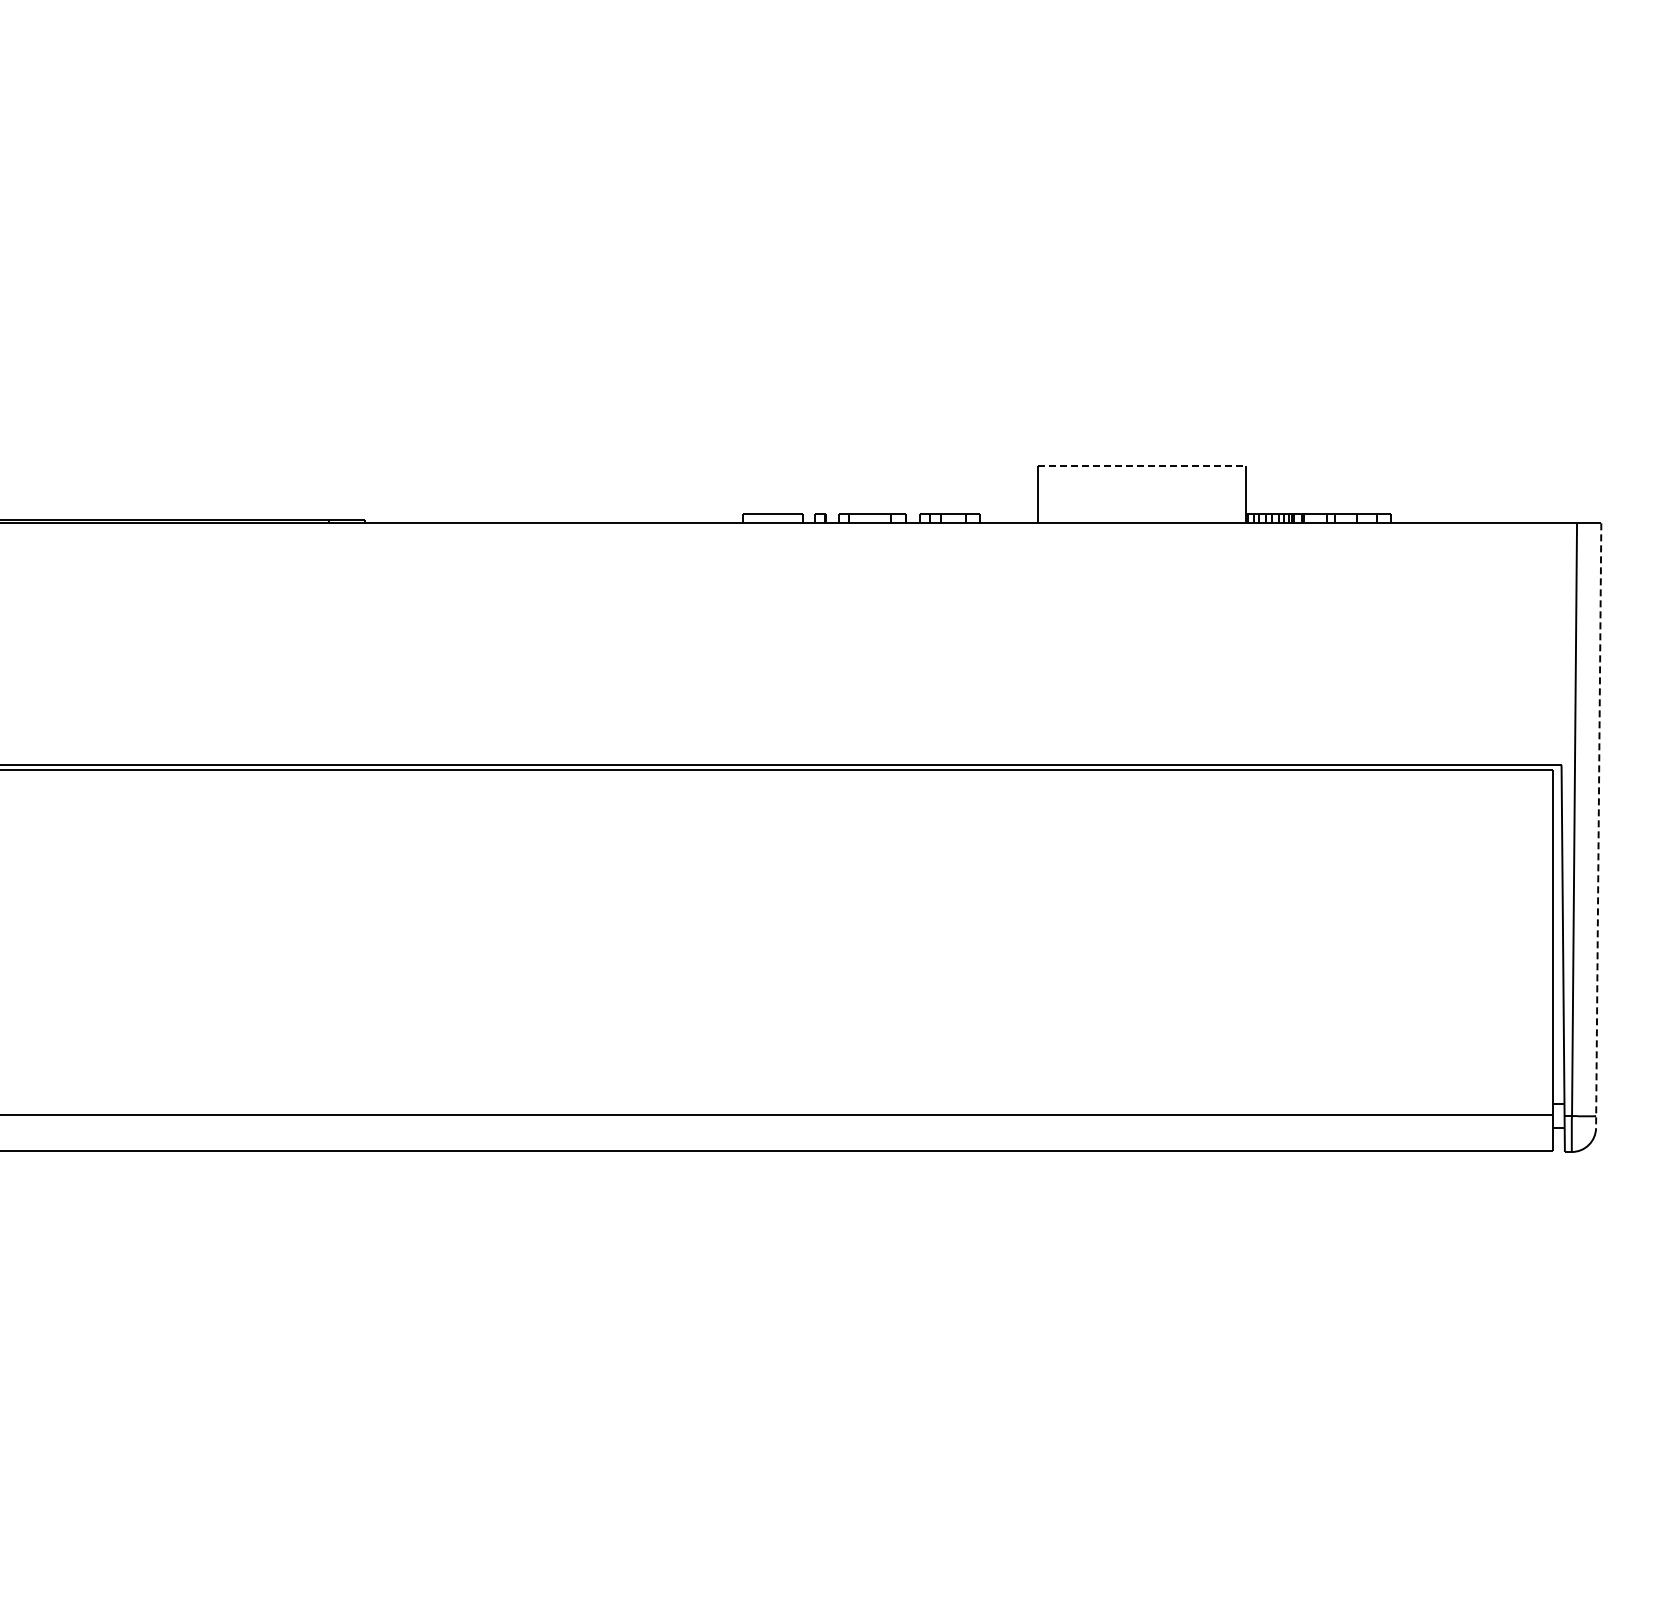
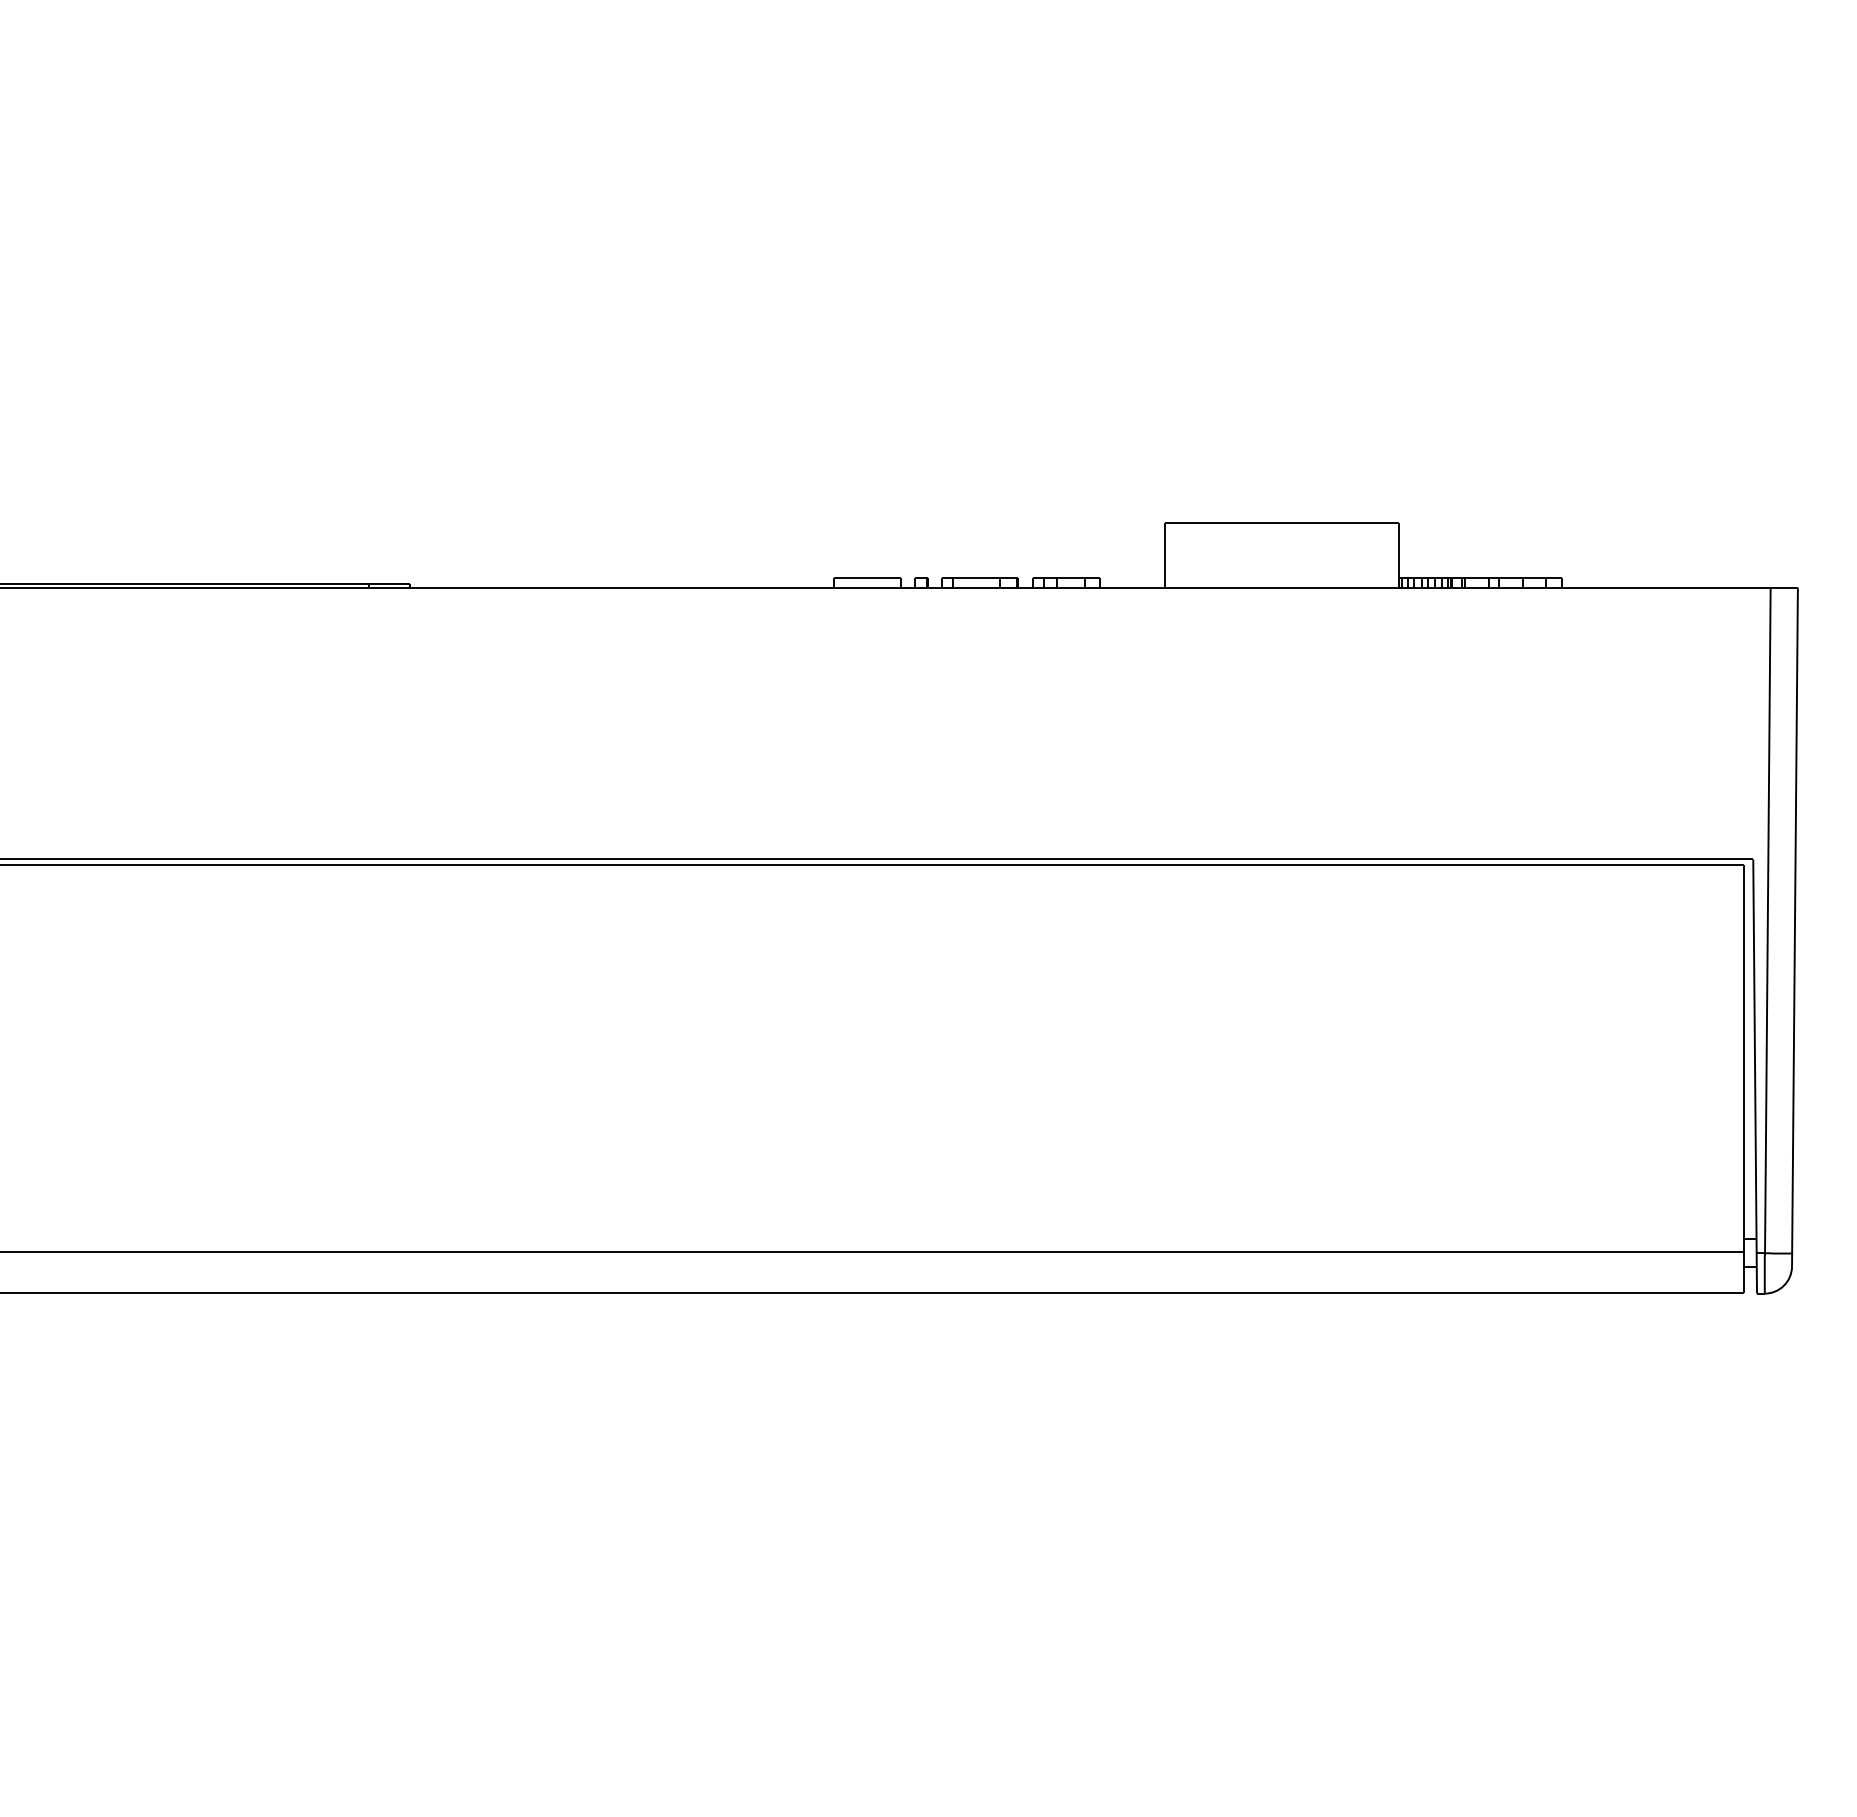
line: (1141, 465) -> (1281, 522), dashed -> solid
line: (1598, 826) -> (1794, 928), dashed -> solid

